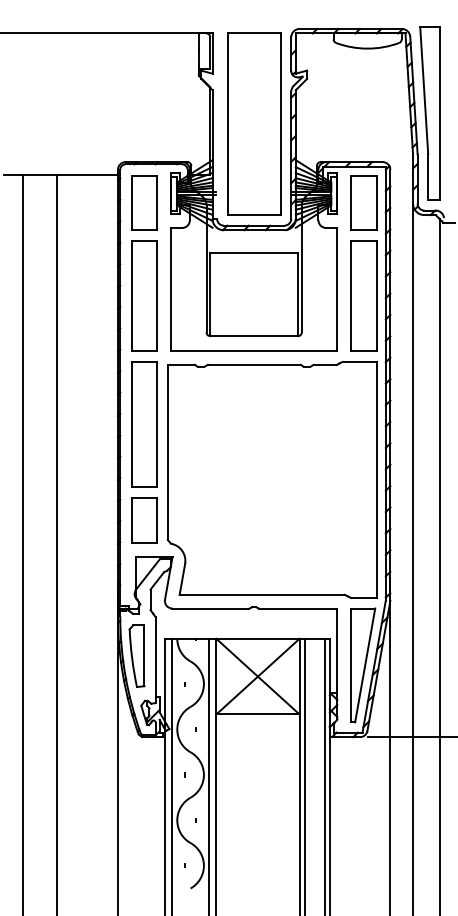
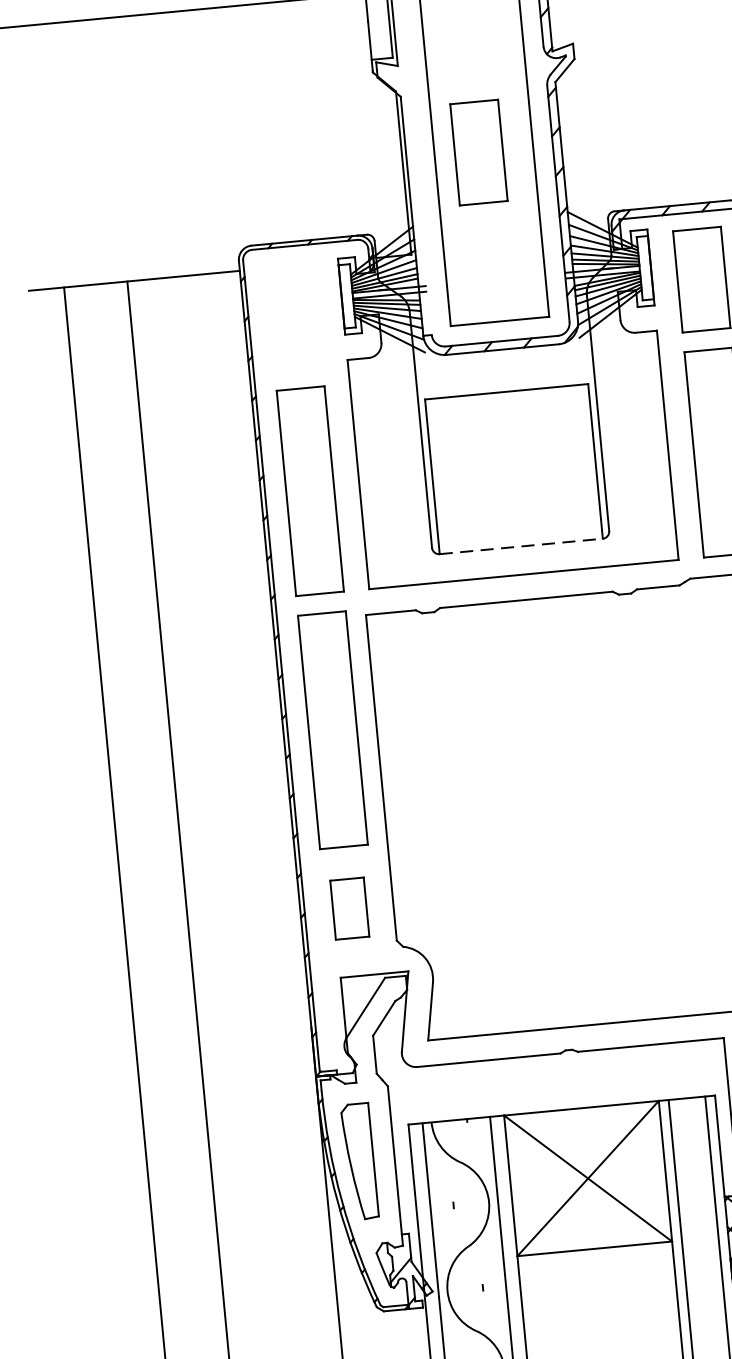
part: (144, 202) -> (478, 151), moved
line: (254, 336) -> (521, 547), solid -> dashed
part: (144, 520) -> (349, 908), size x0.7

